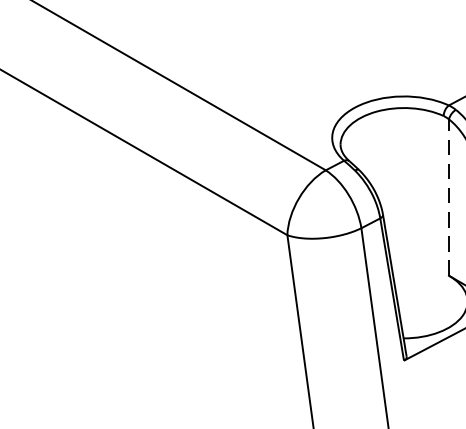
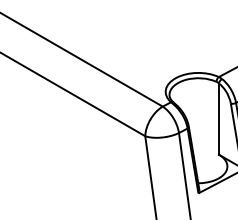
line: (448, 198) -> (218, 119), dashed -> solid

